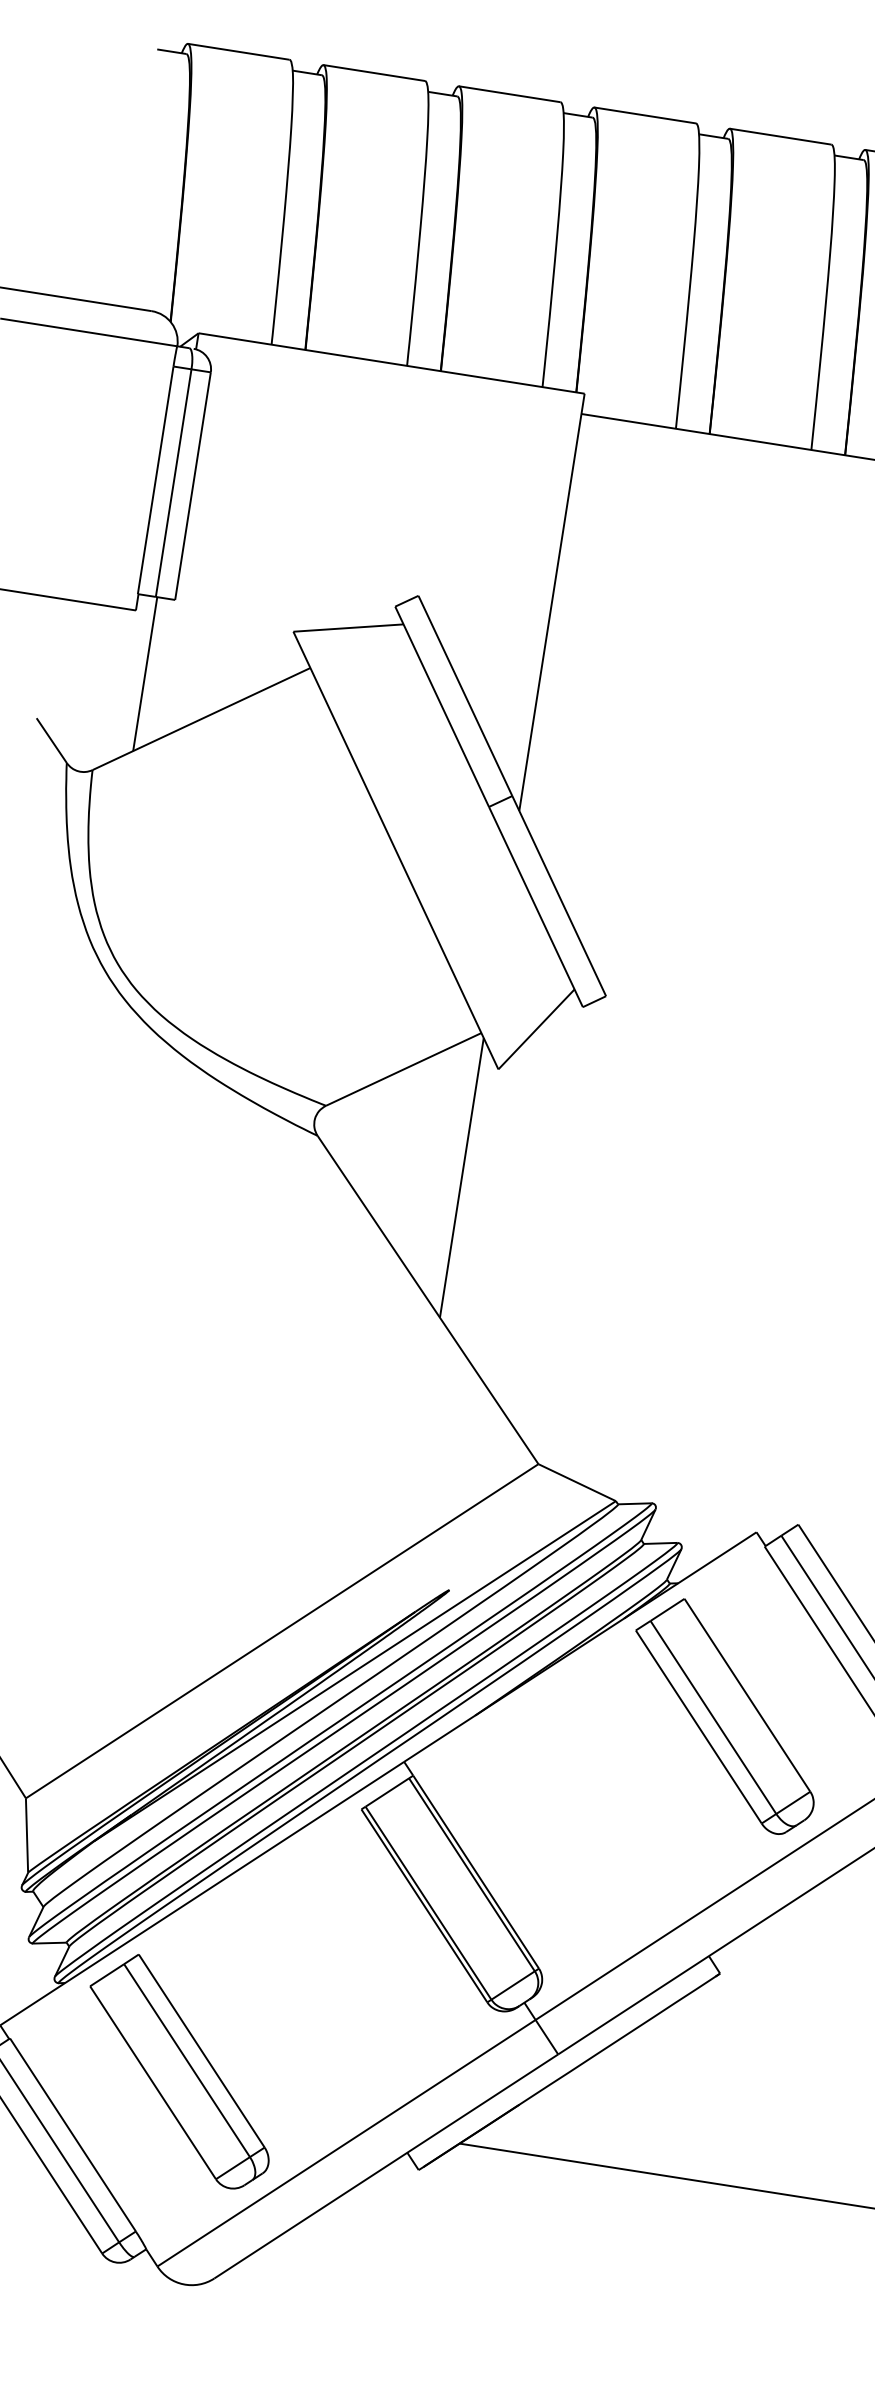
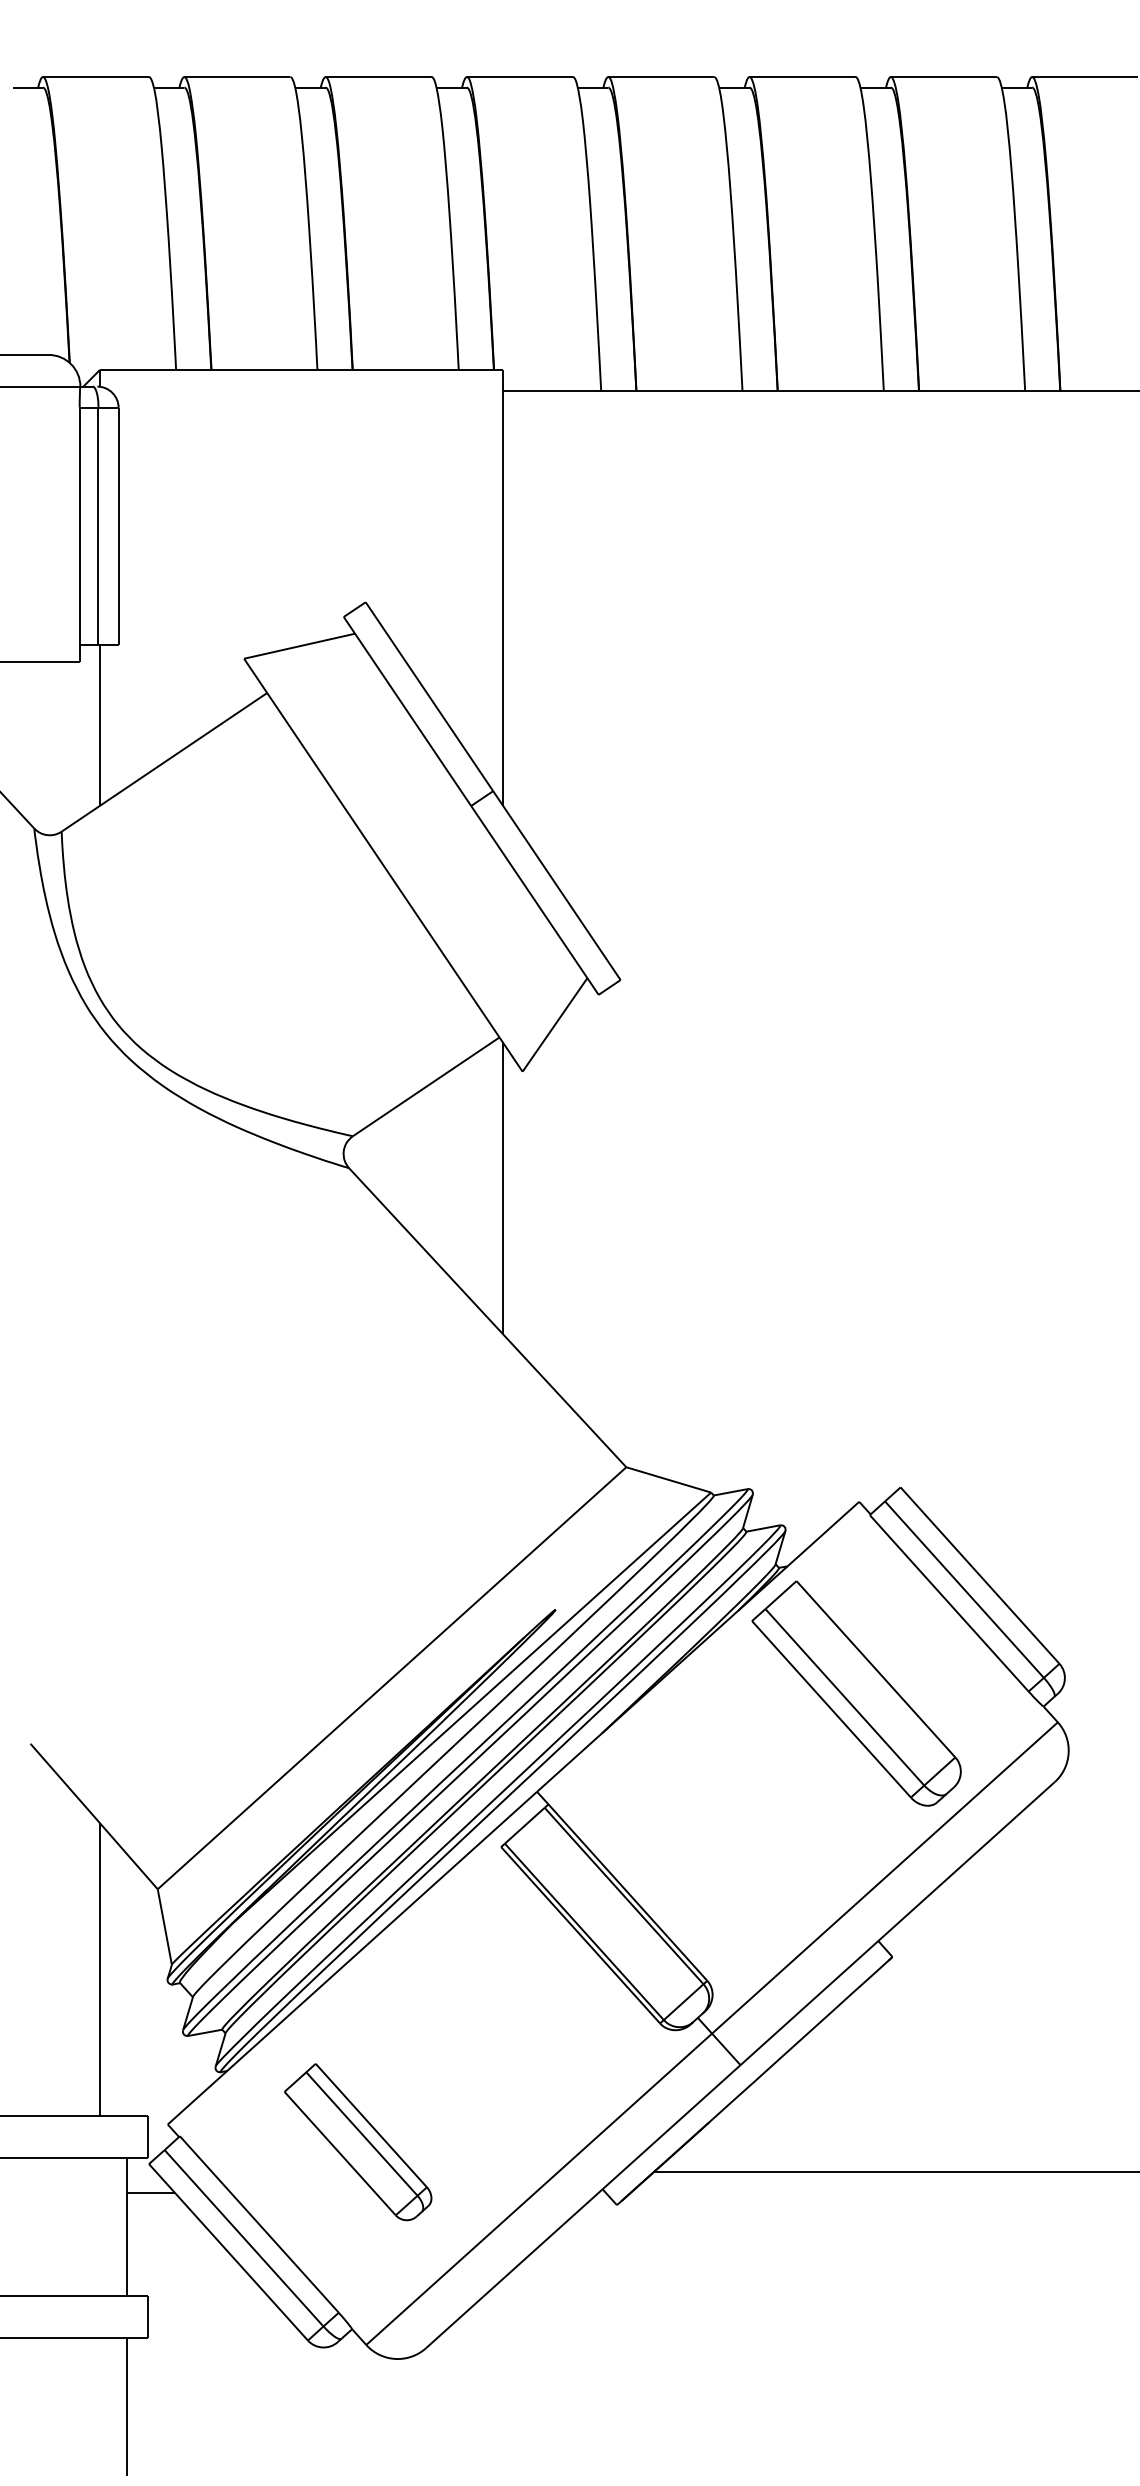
part: (179, 2070) -> (357, 2141), size x0.7

